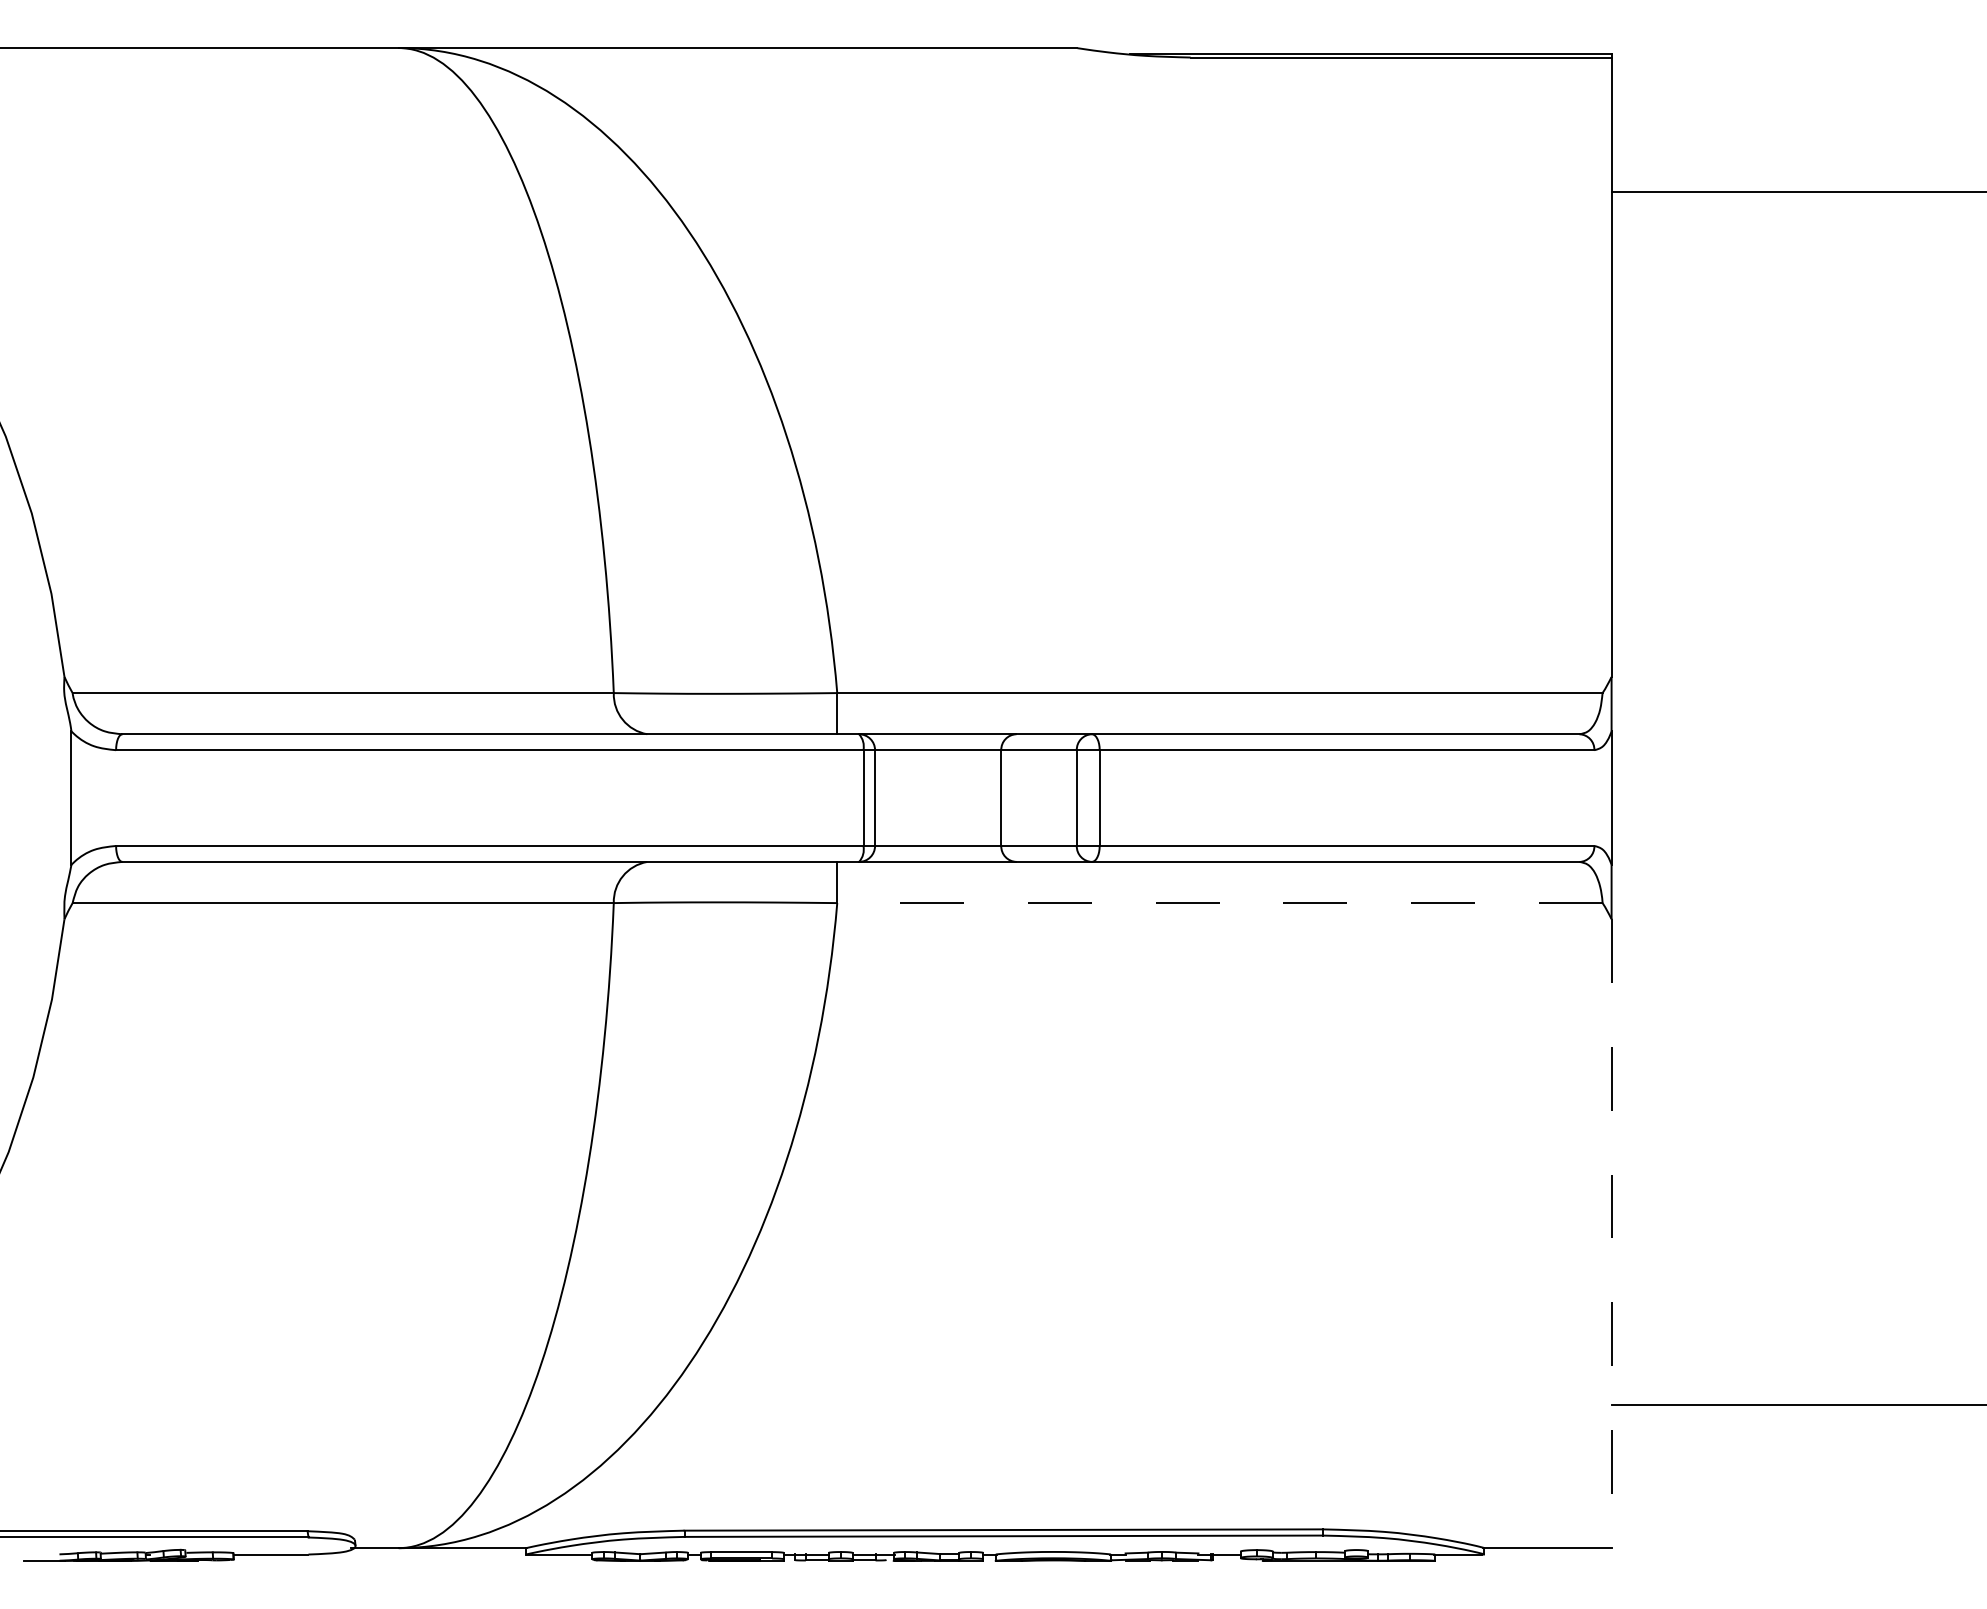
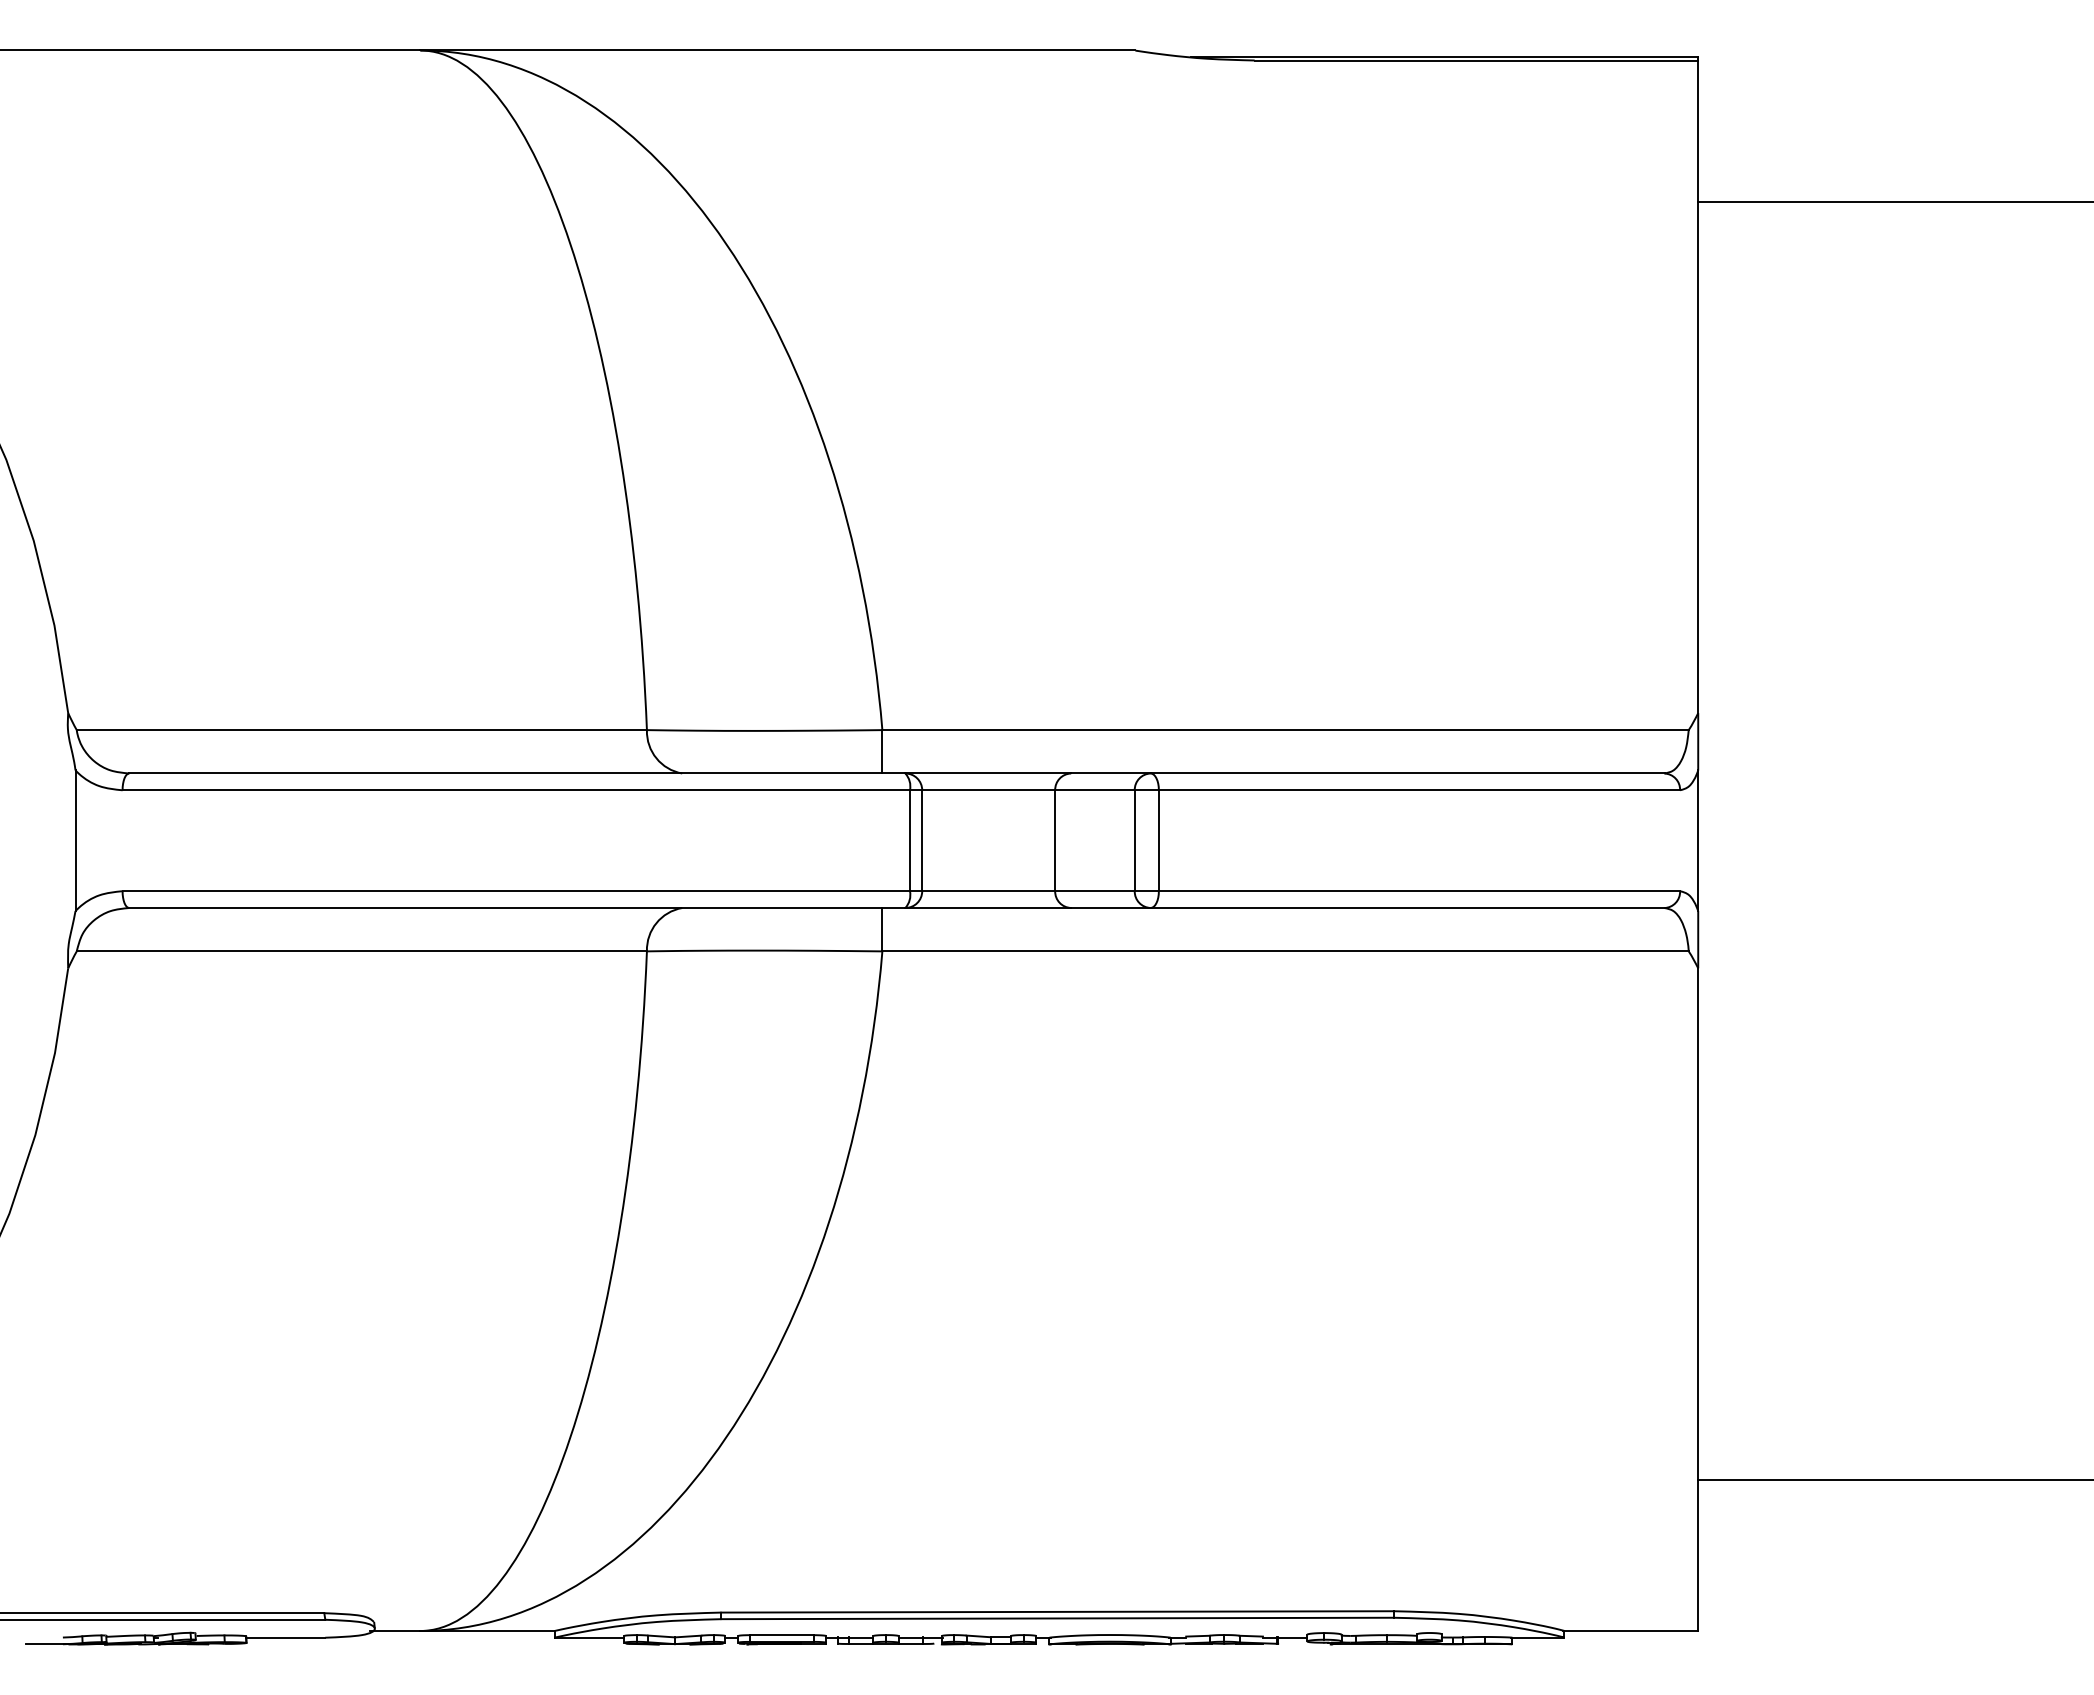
line: (1219, 903) -> (1285, 951), dashed -> solid
line: (1611, 1234) -> (1698, 1300), dashed -> solid

